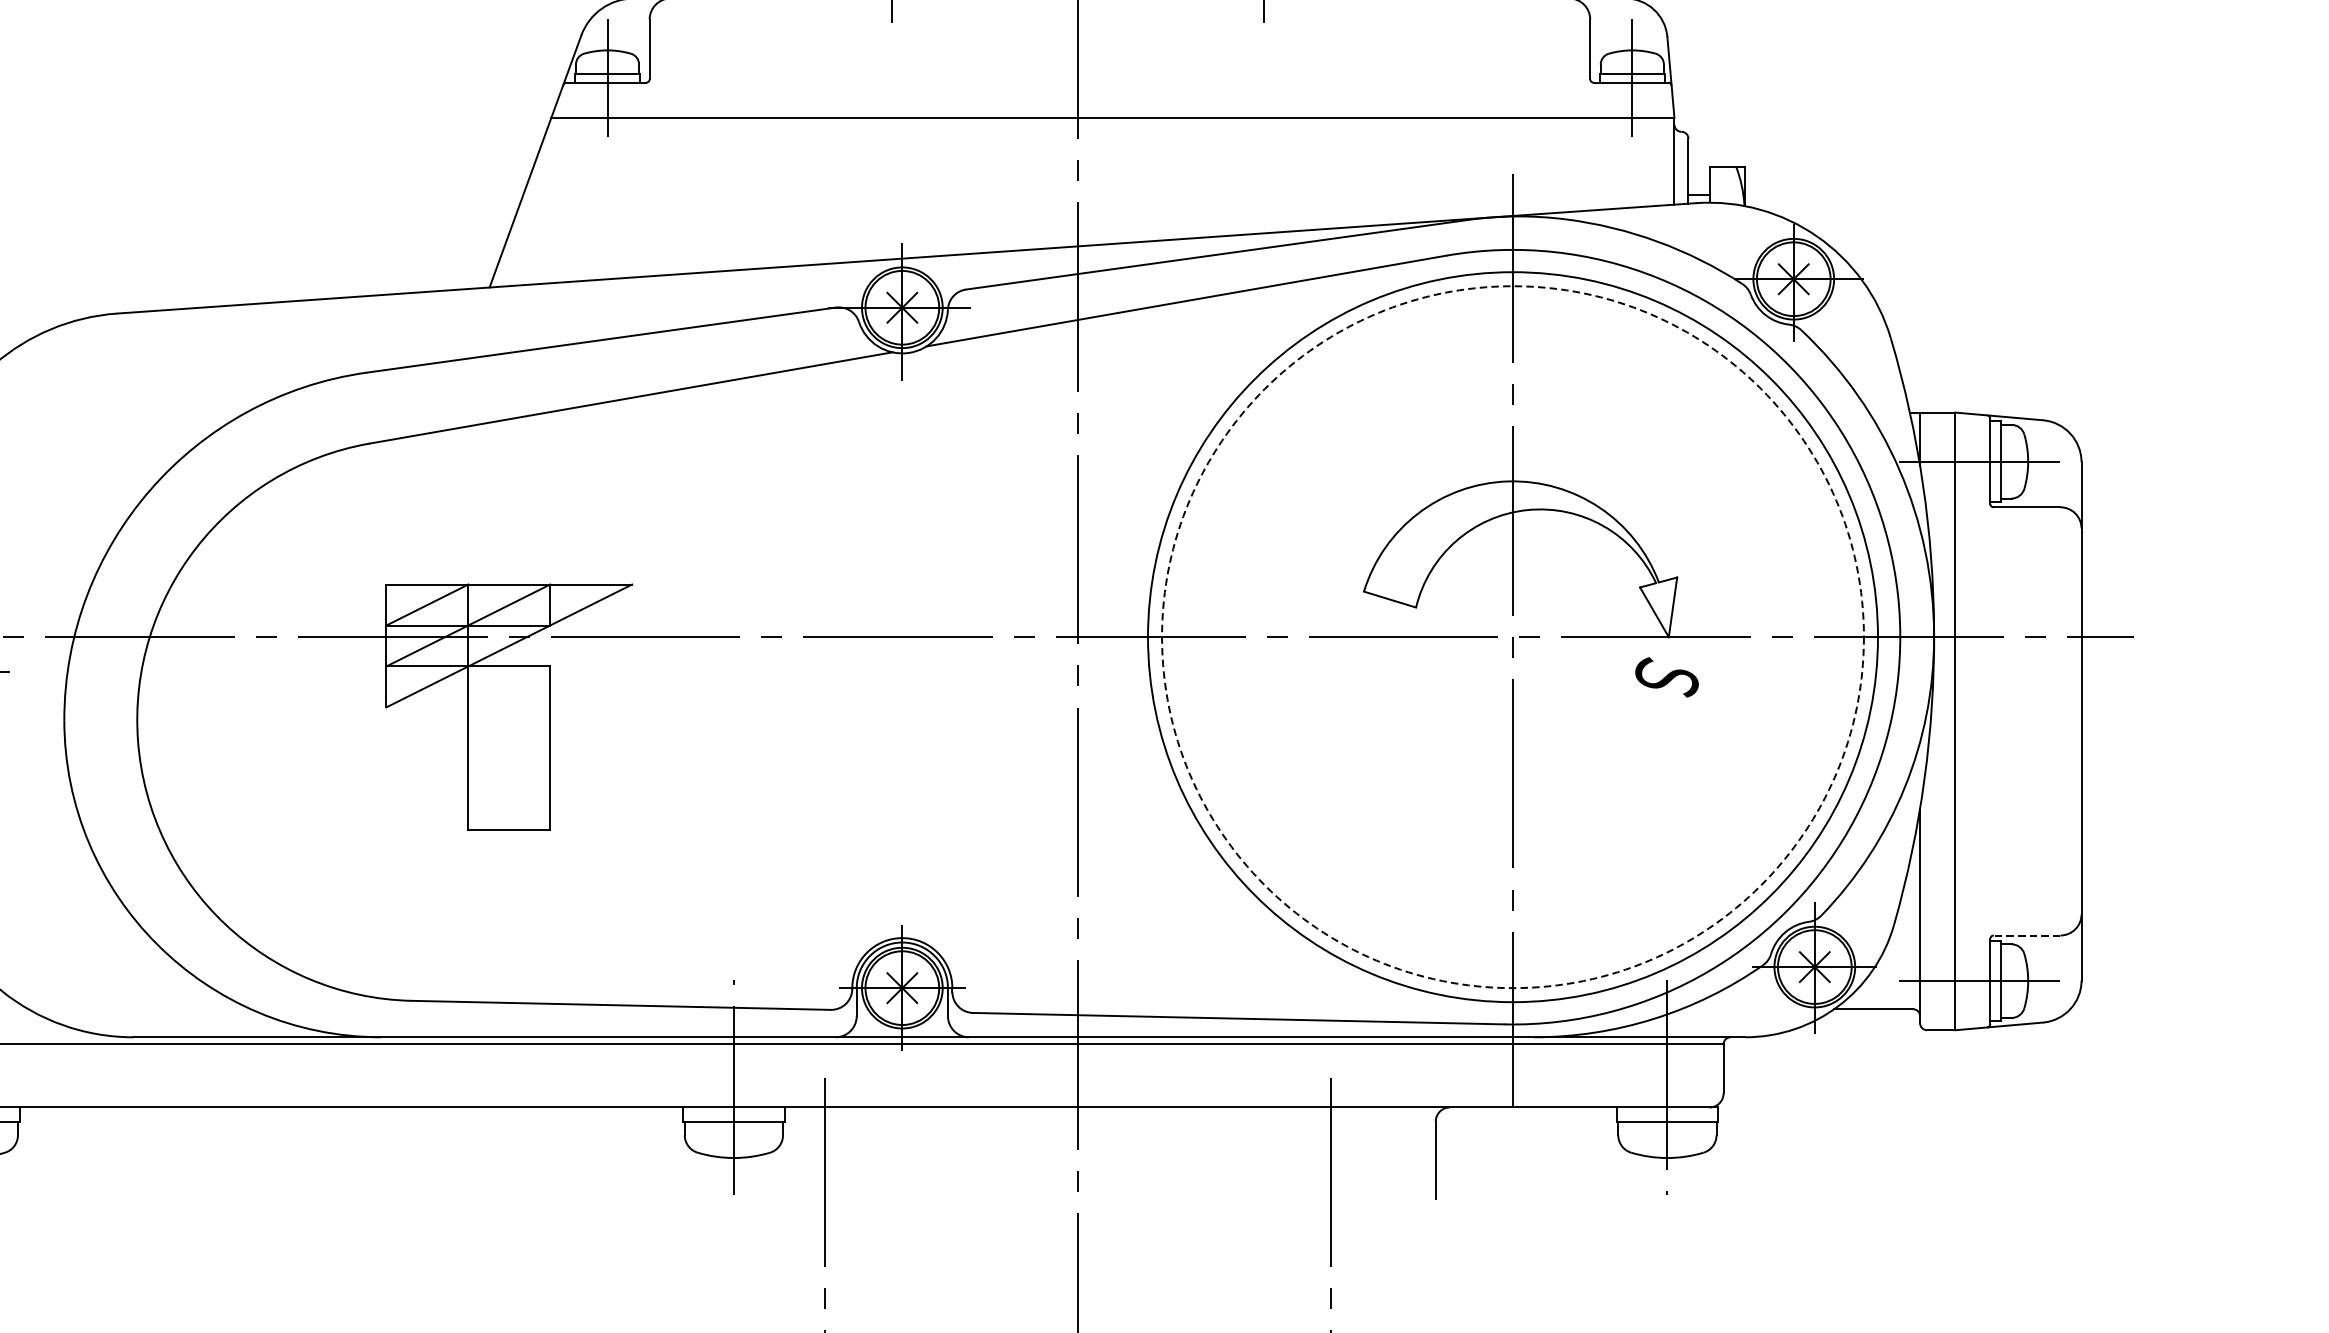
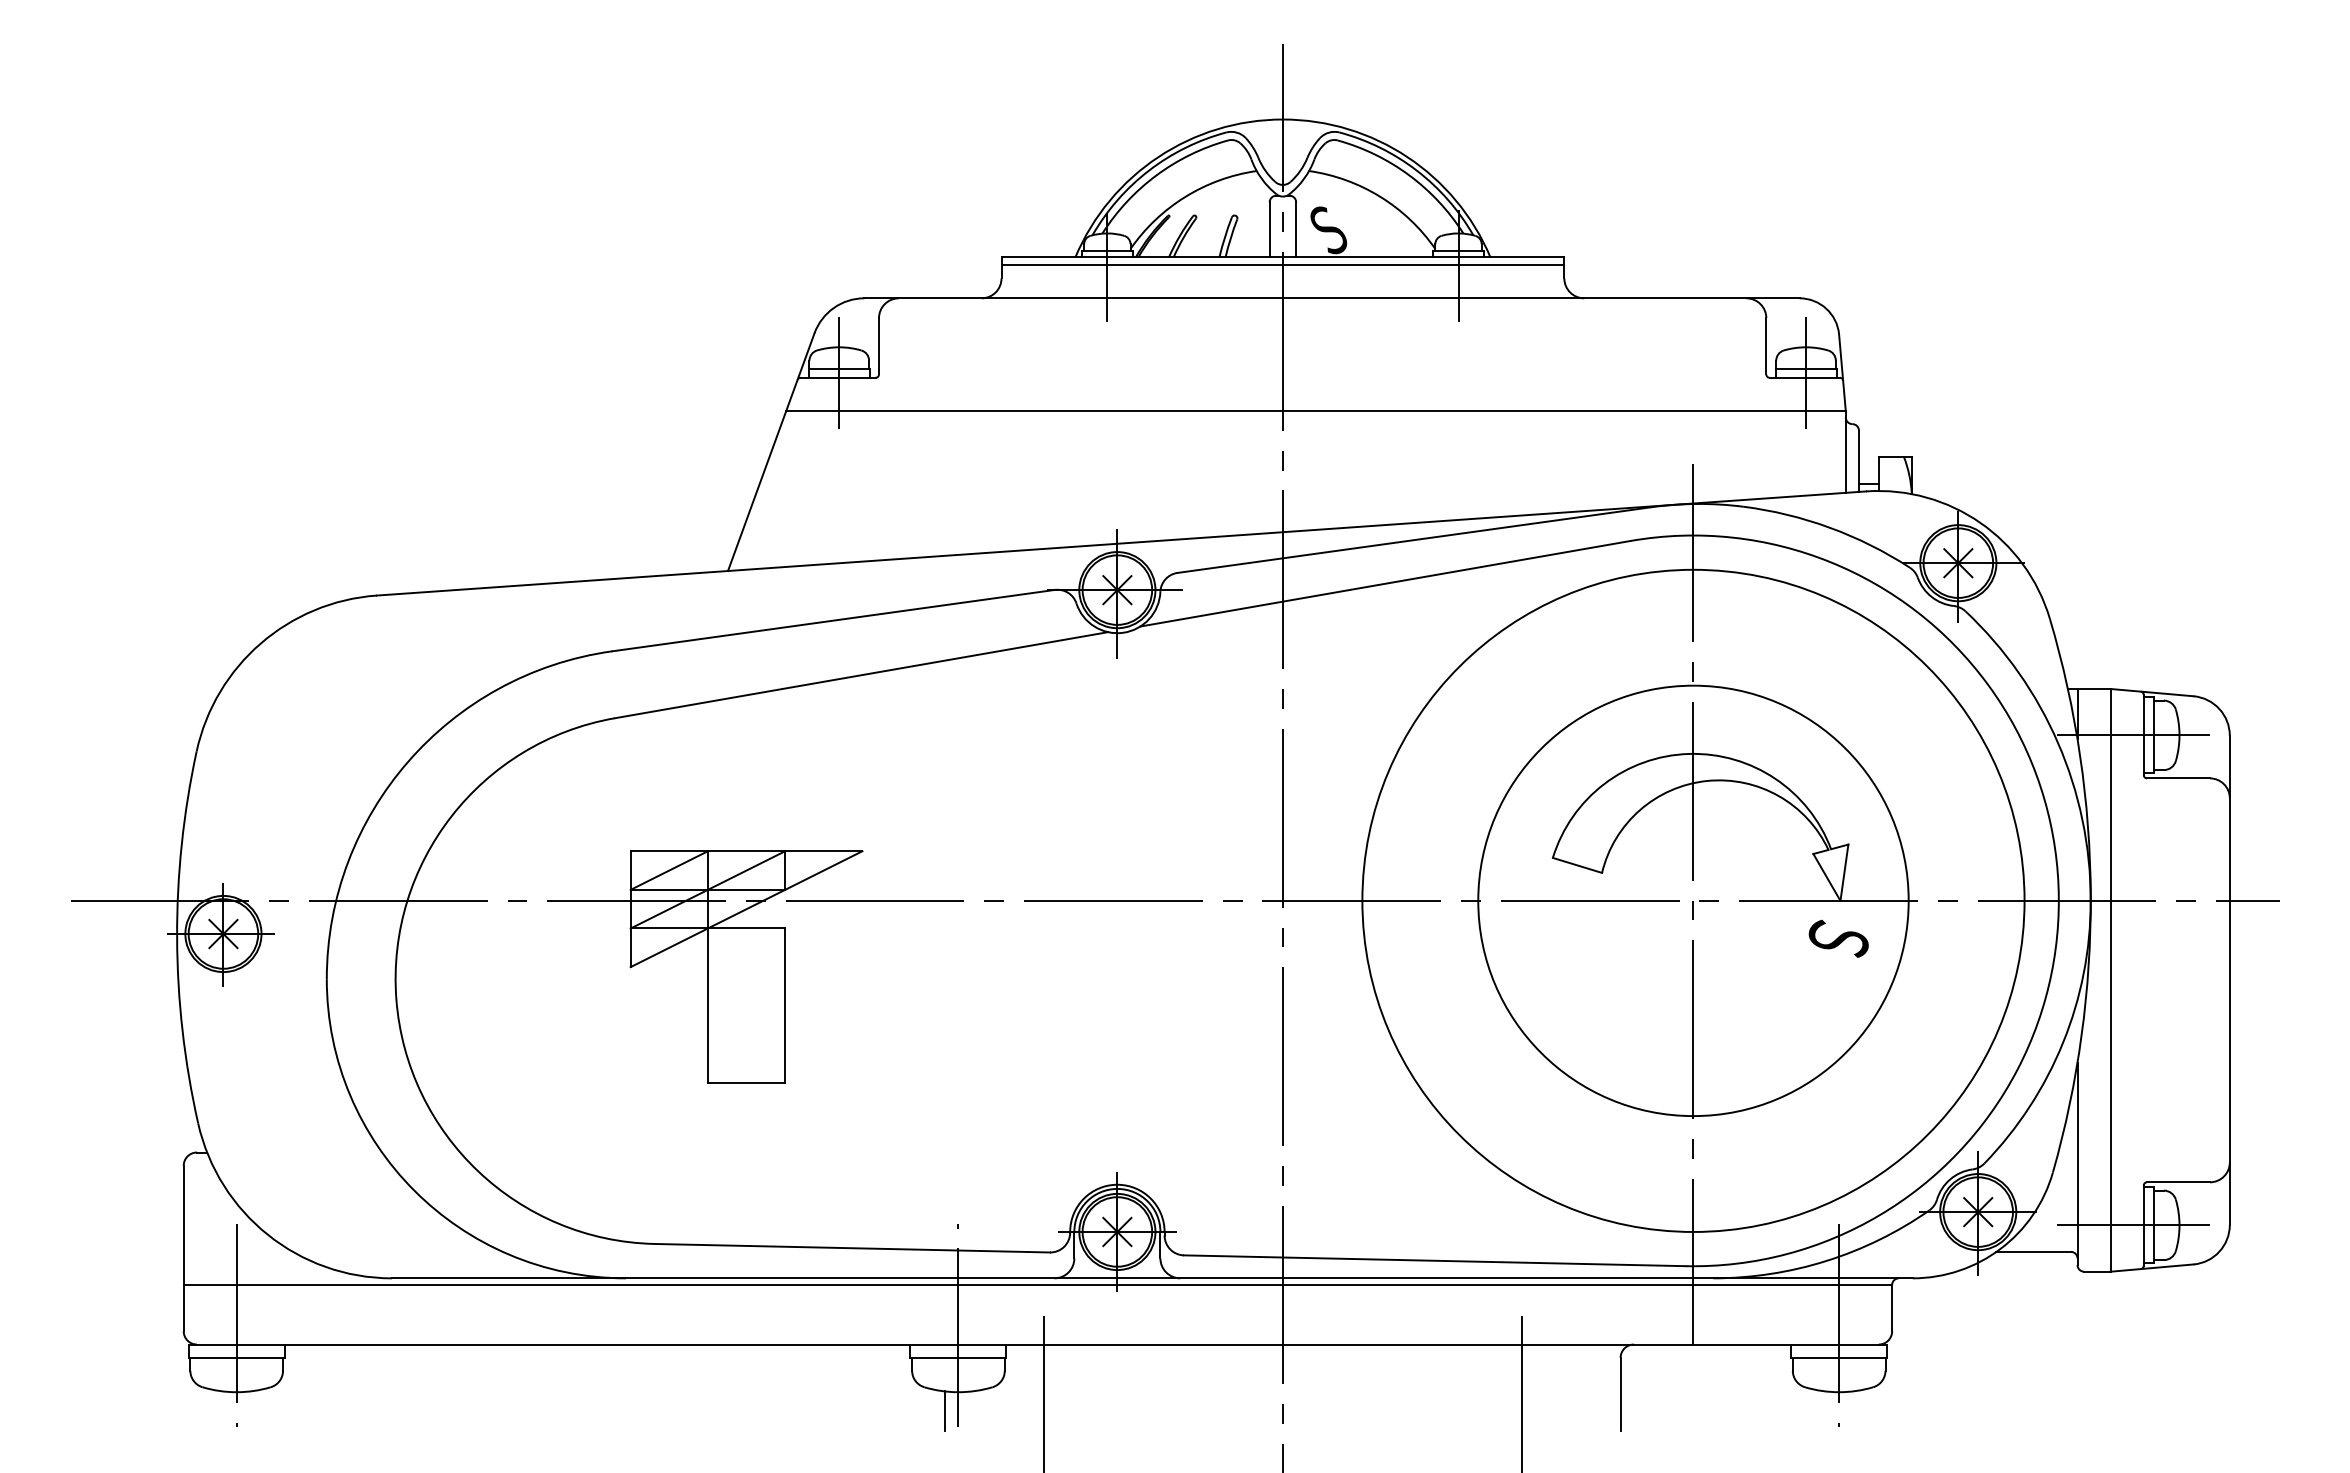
circle: (1513, 636) -> (1693, 900), dashed -> solid
circle: (1513, 636) -> (1693, 900), size x0.62
line: (2027, 935) -> (2178, 1182), dashed -> solid
line: (720, 1177) -> (945, 1410), added

